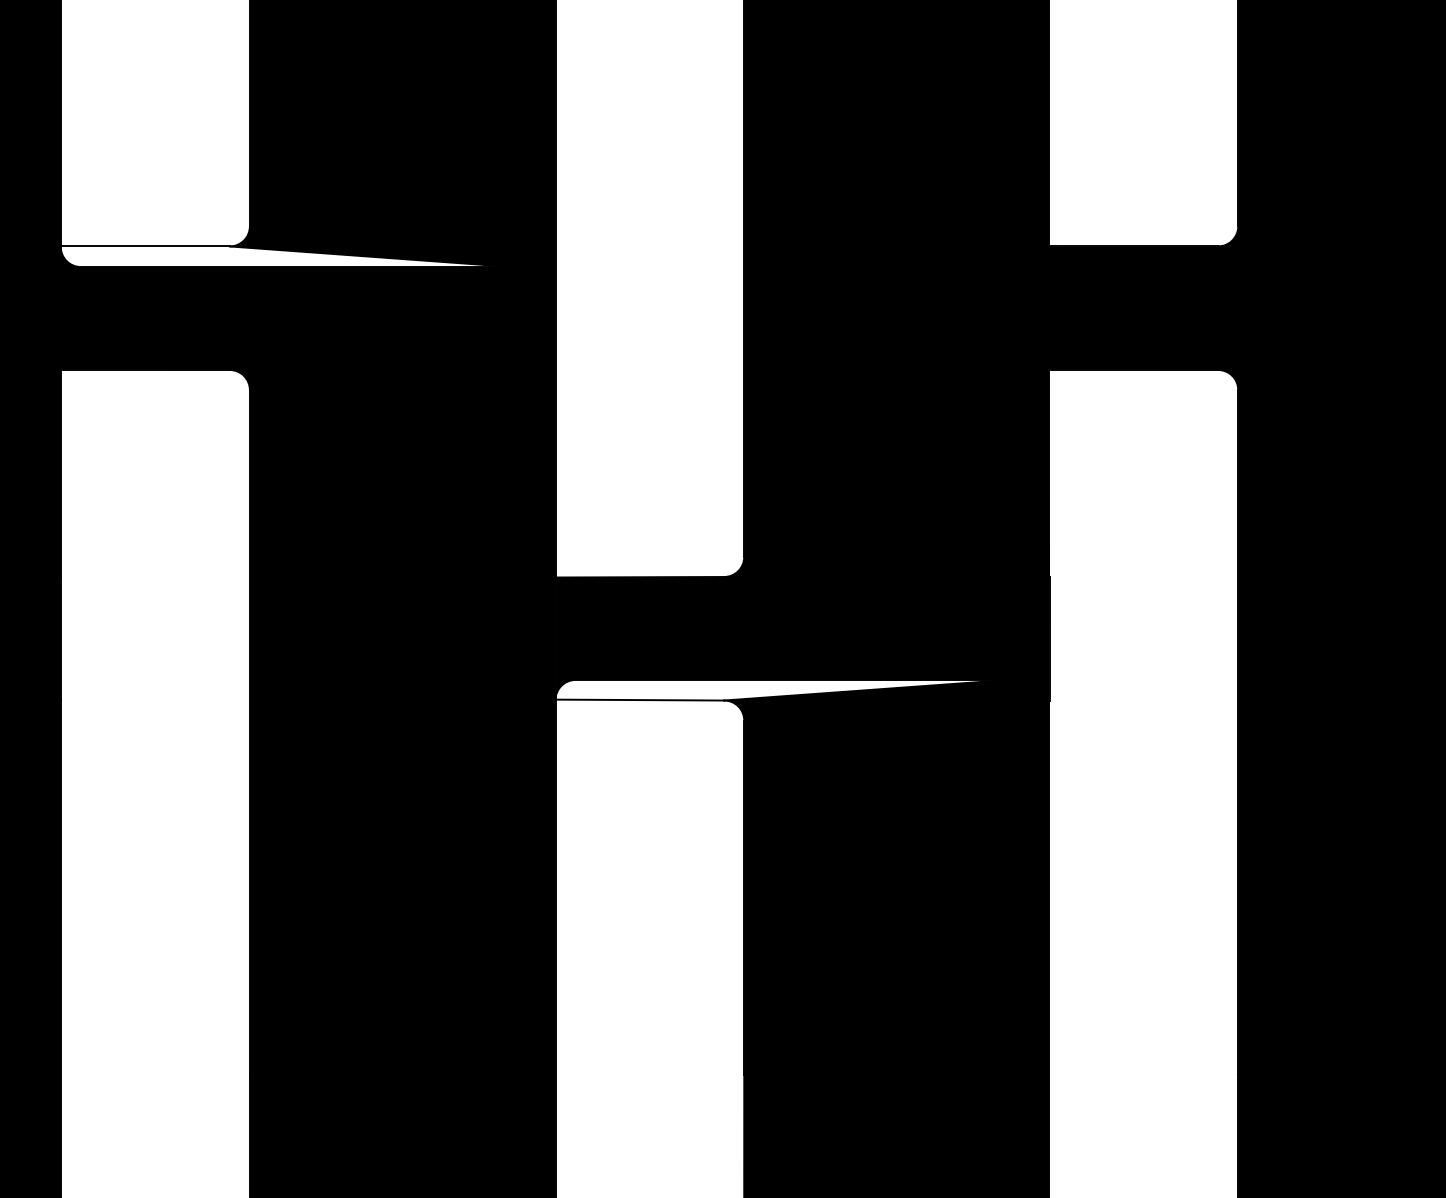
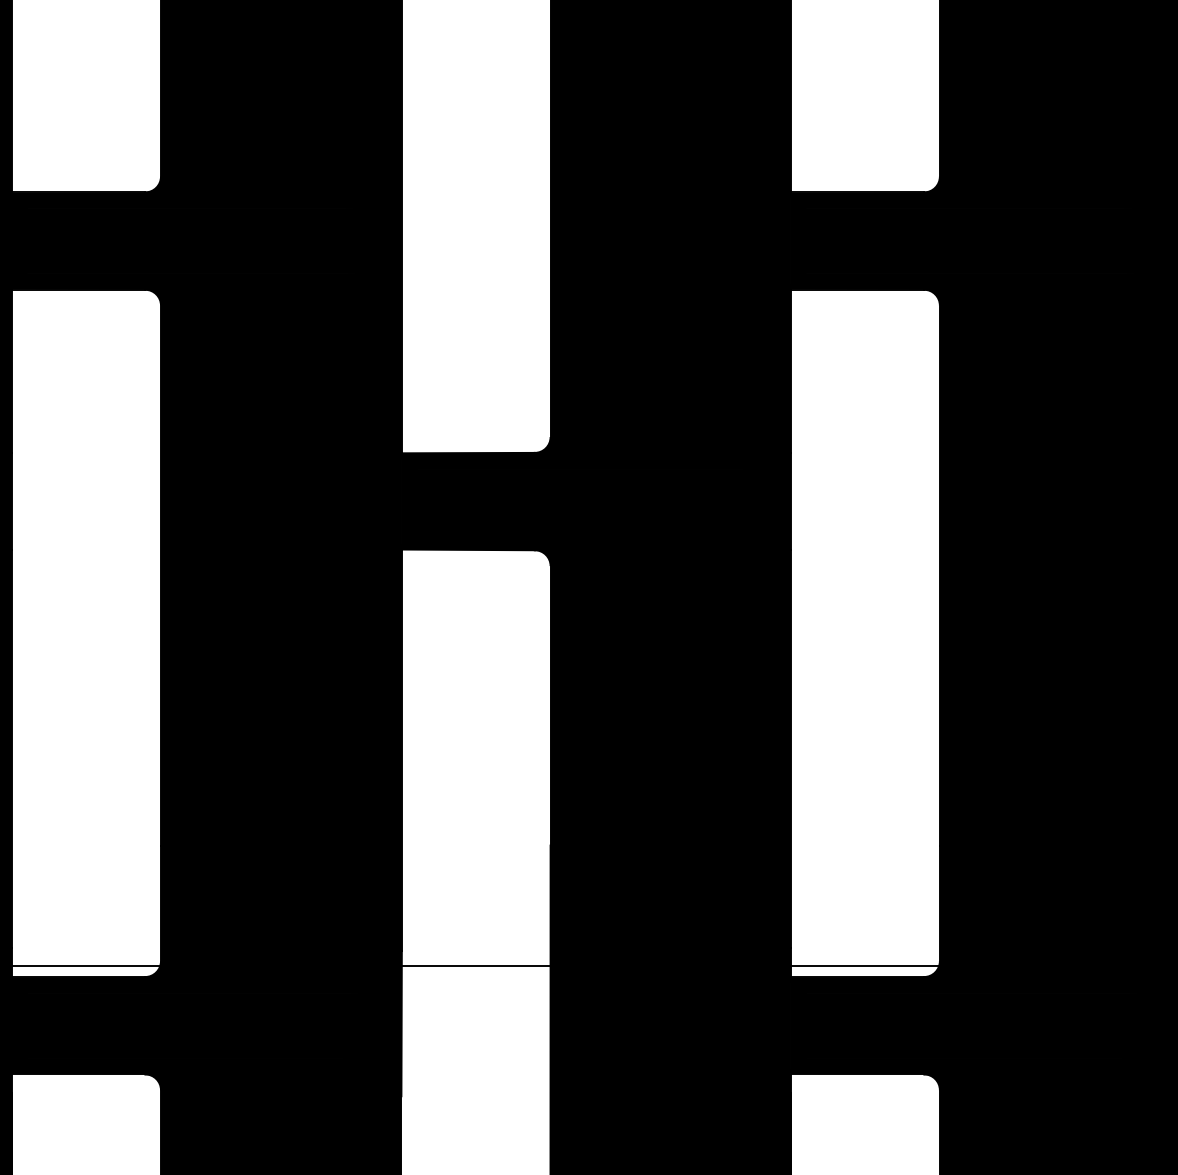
fill: (286, 256) -> (189, 200), added
fill: (782, 690) -> (580, 542), added

